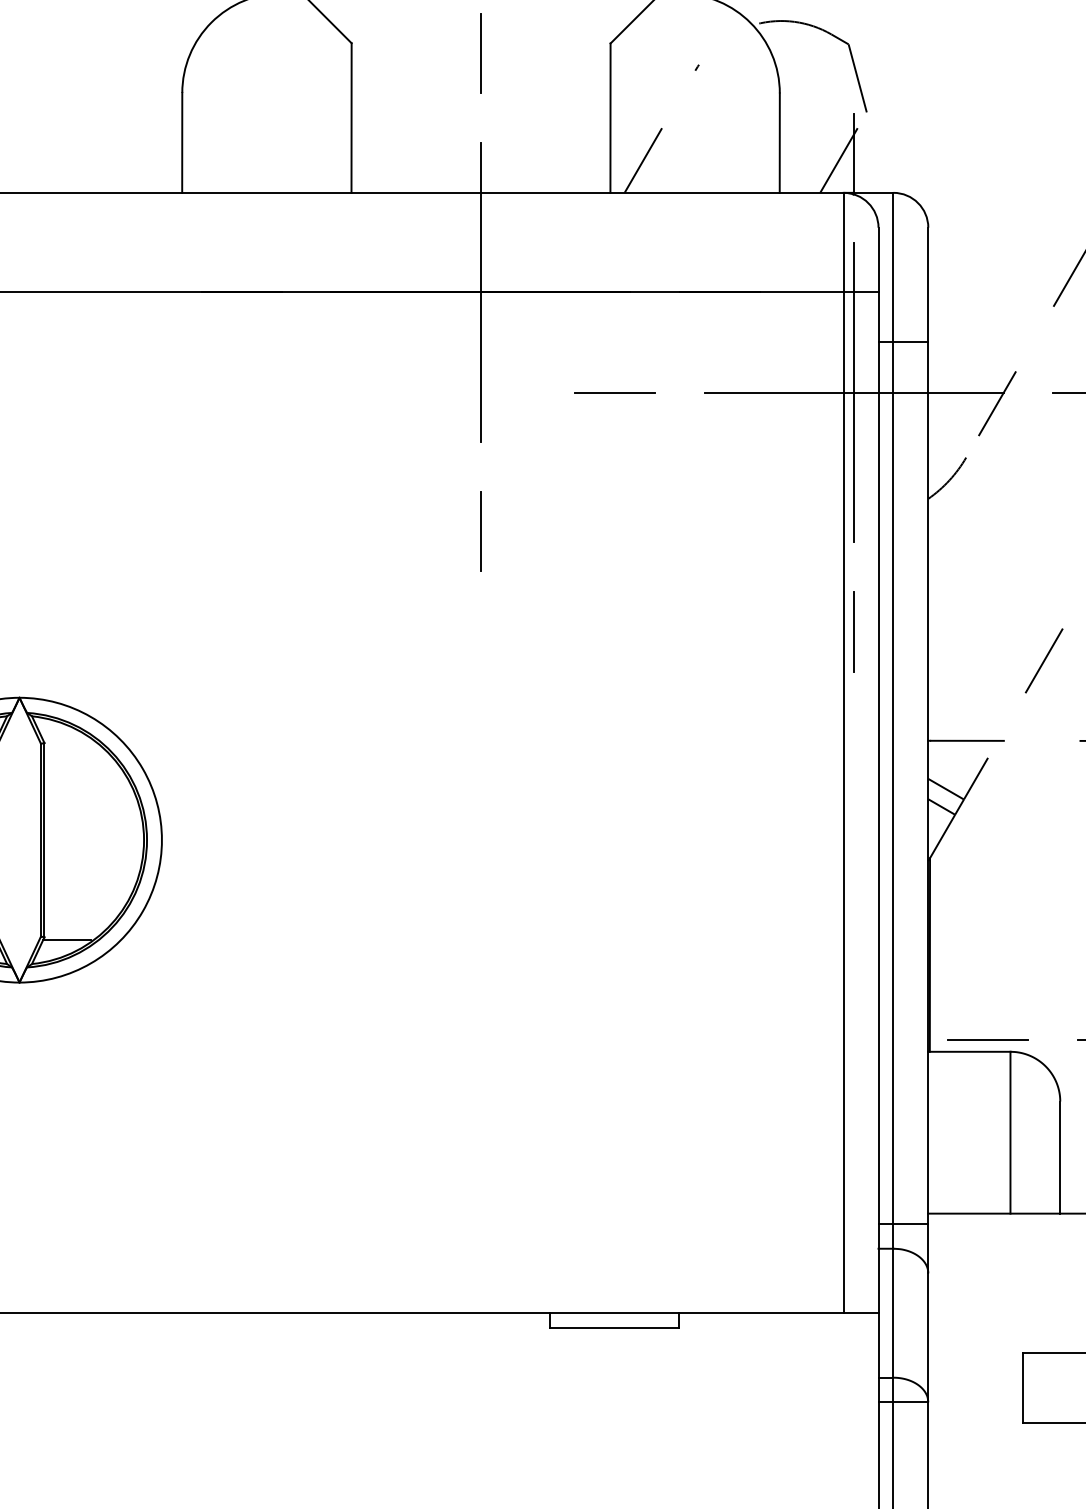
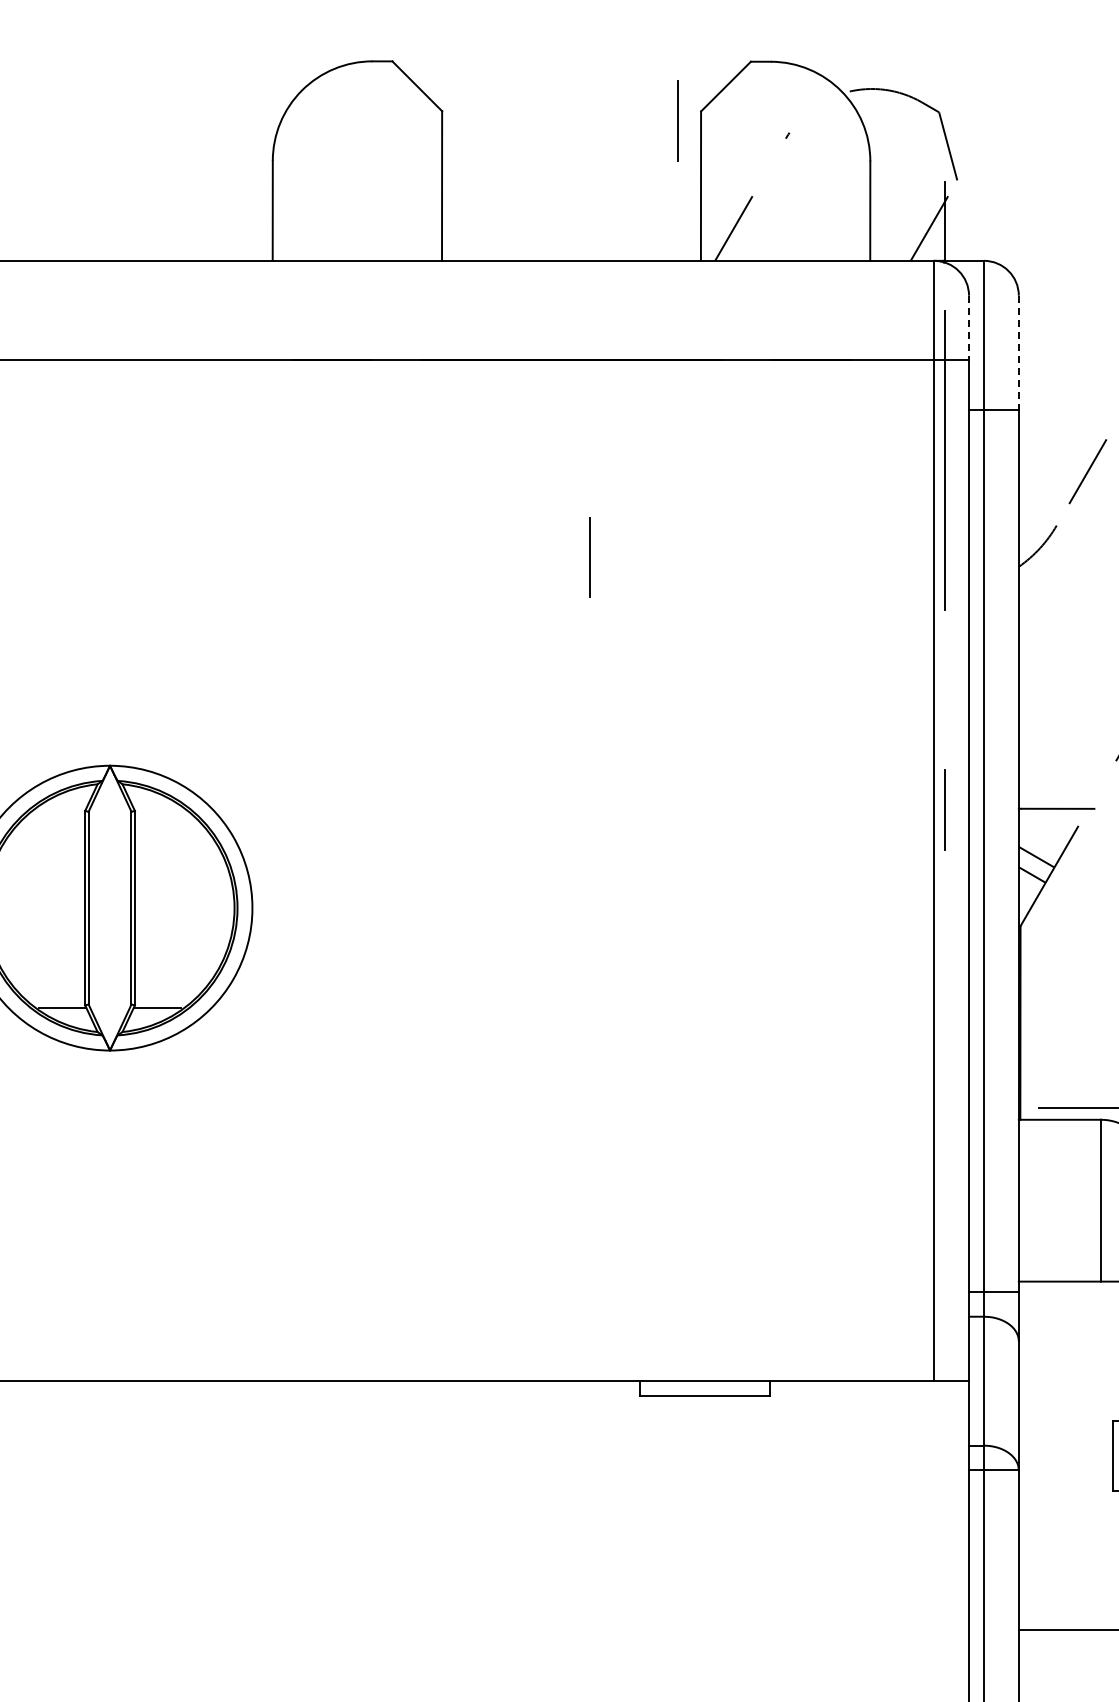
line: (479, 52) -> (677, 120), moved
line: (878, 260) -> (969, 328), solid -> dashed
line: (927, 285) -> (1018, 353), solid -> dashed
line: (480, 291) -> (571, 359), removed
line: (614, 392) -> (705, 460), removed
line: (853, 392) -> (944, 460), removed
line: (479, 531) -> (589, 557), moved
line: (853, 631) -> (944, 809), moved

